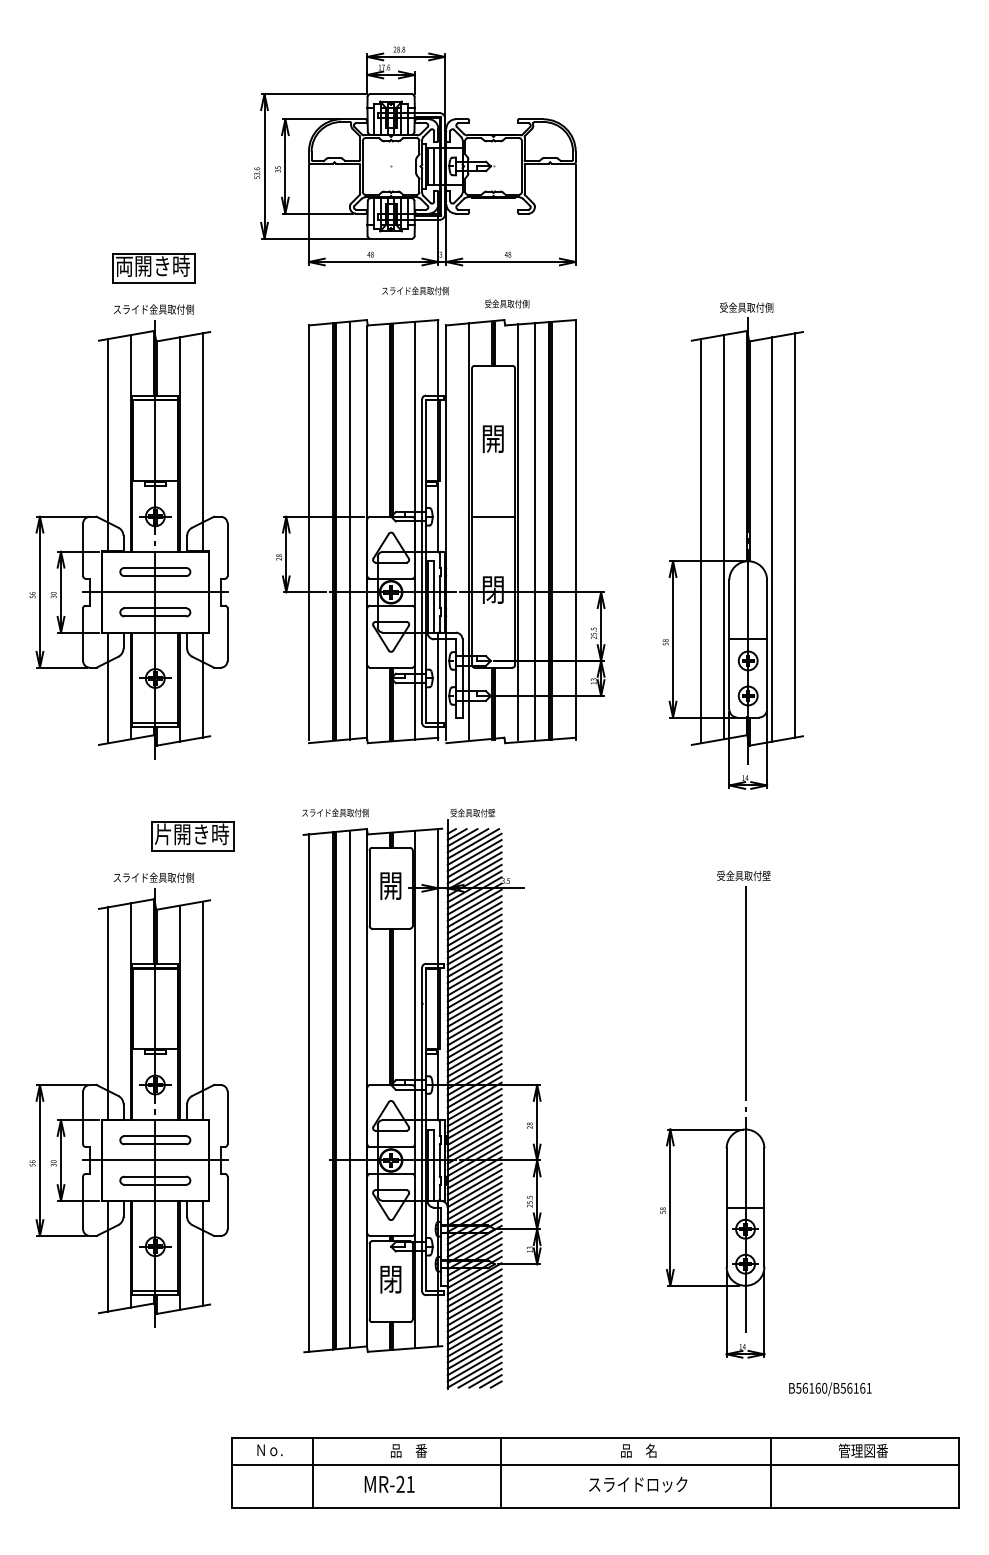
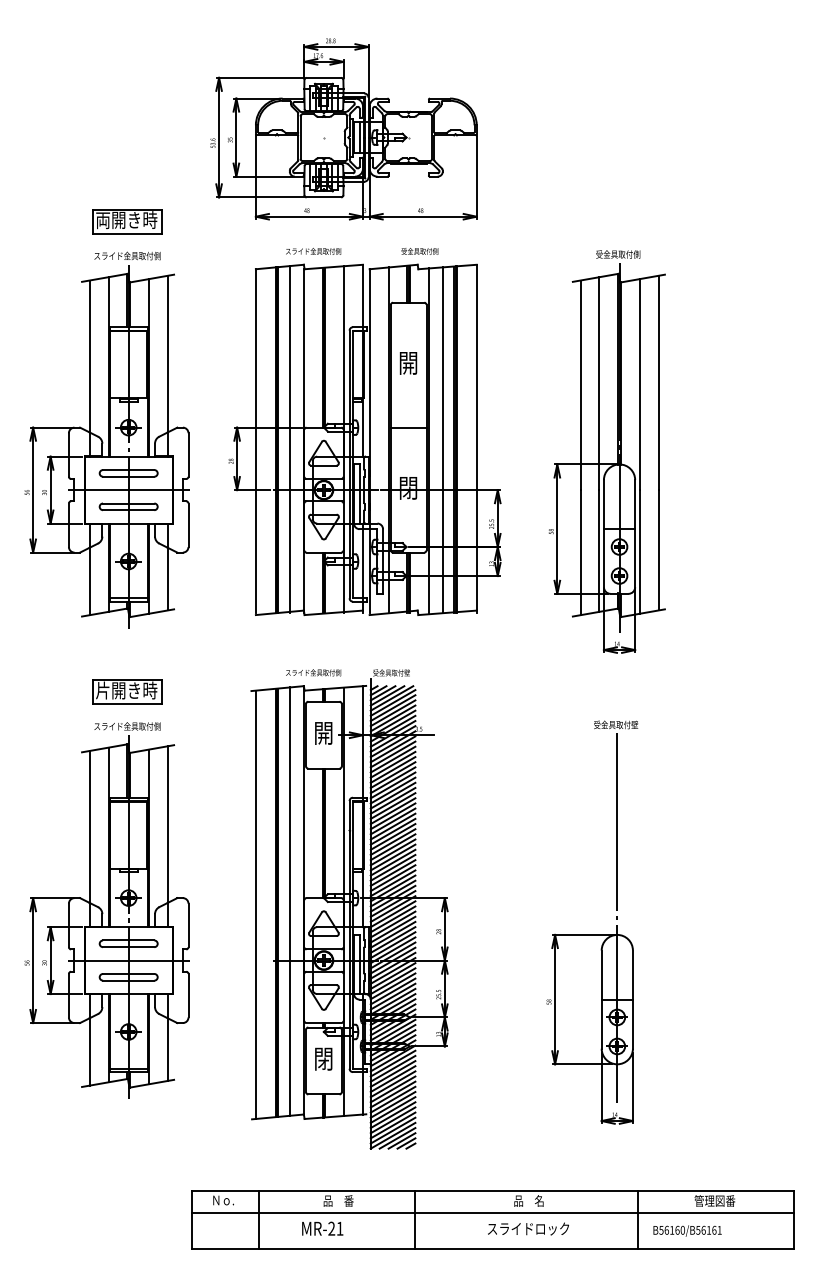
text: (415, 290) -> (313, 251), moved
text: (335, 812) -> (313, 672), moved
part: (192, 836) -> (127, 692), moved
text: (830, 1389) -> (687, 1231), moved

